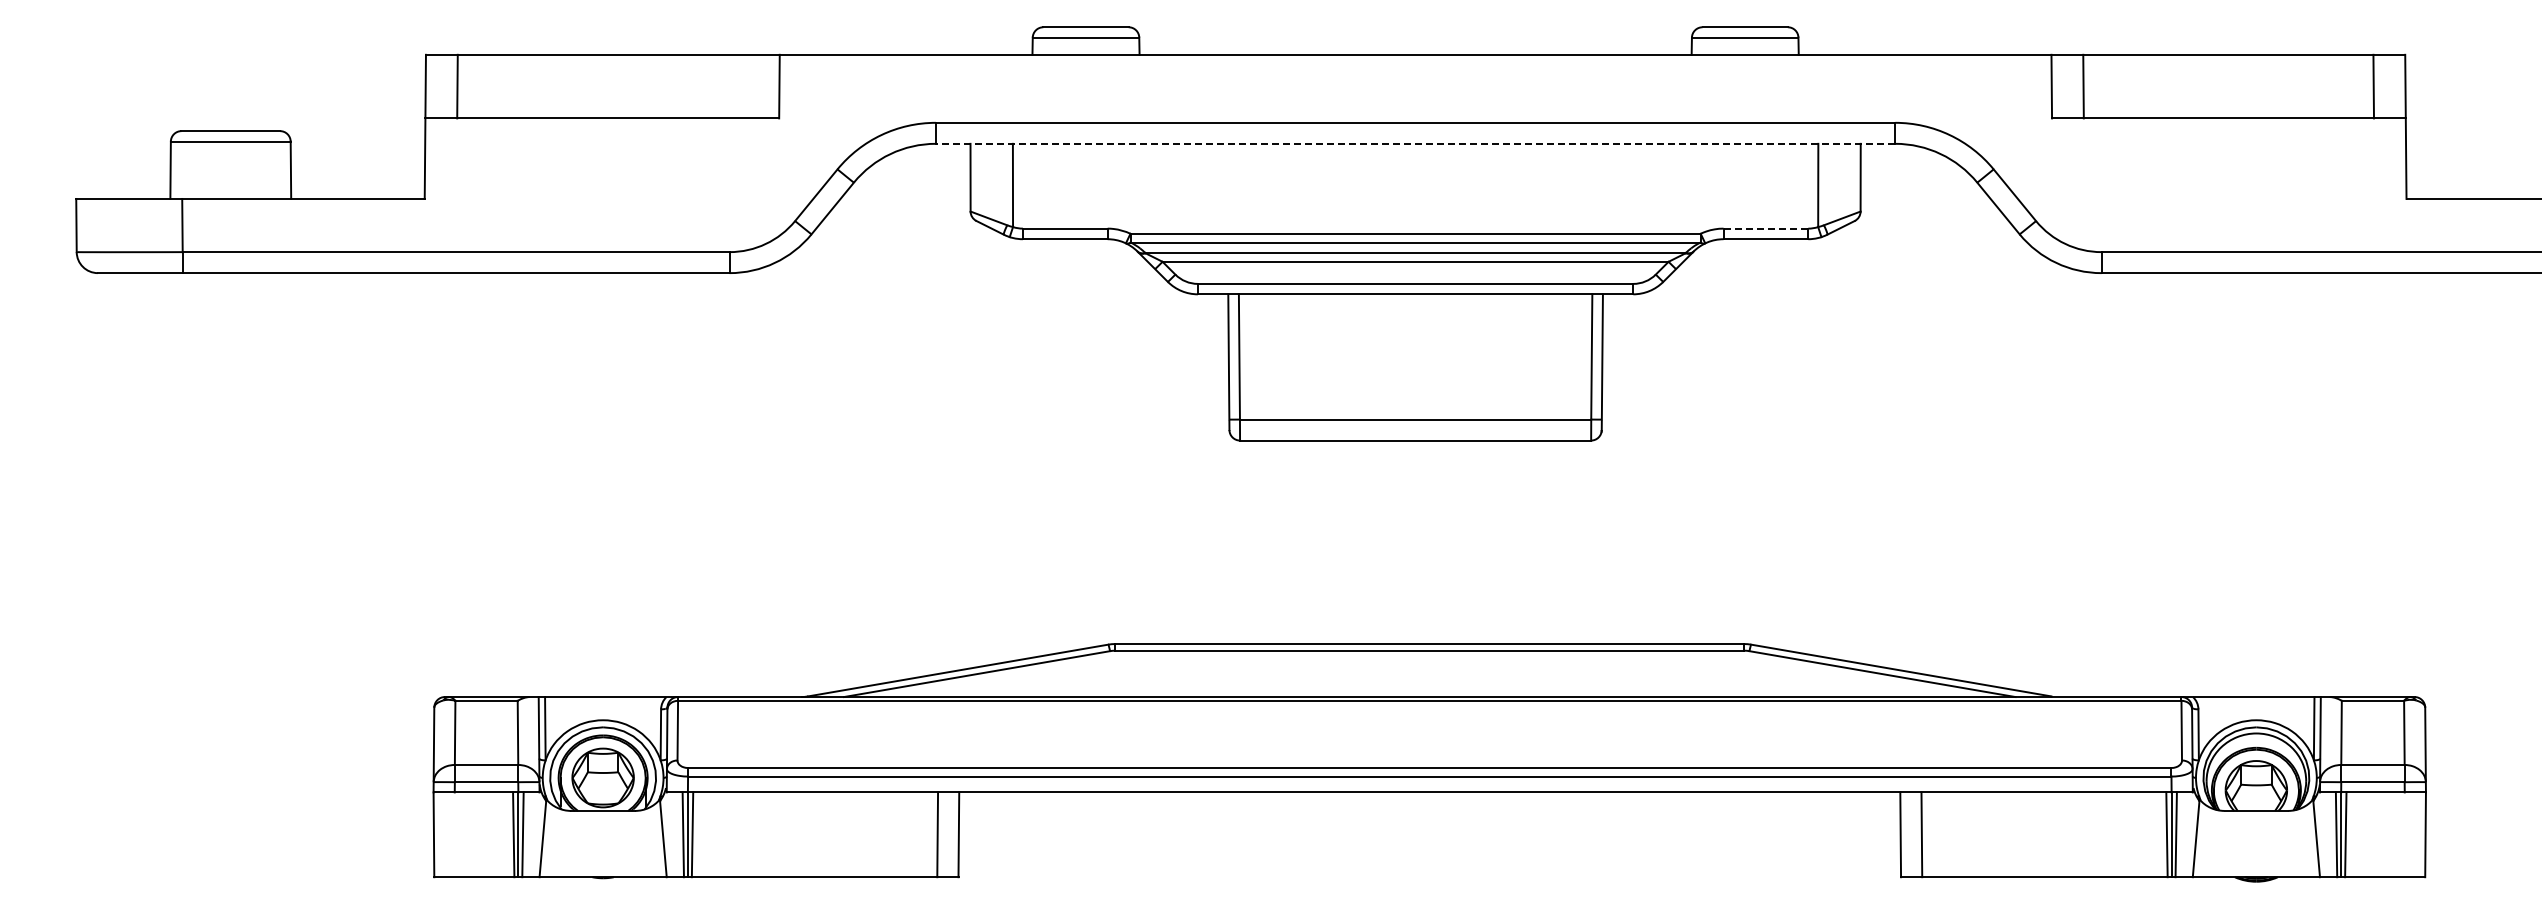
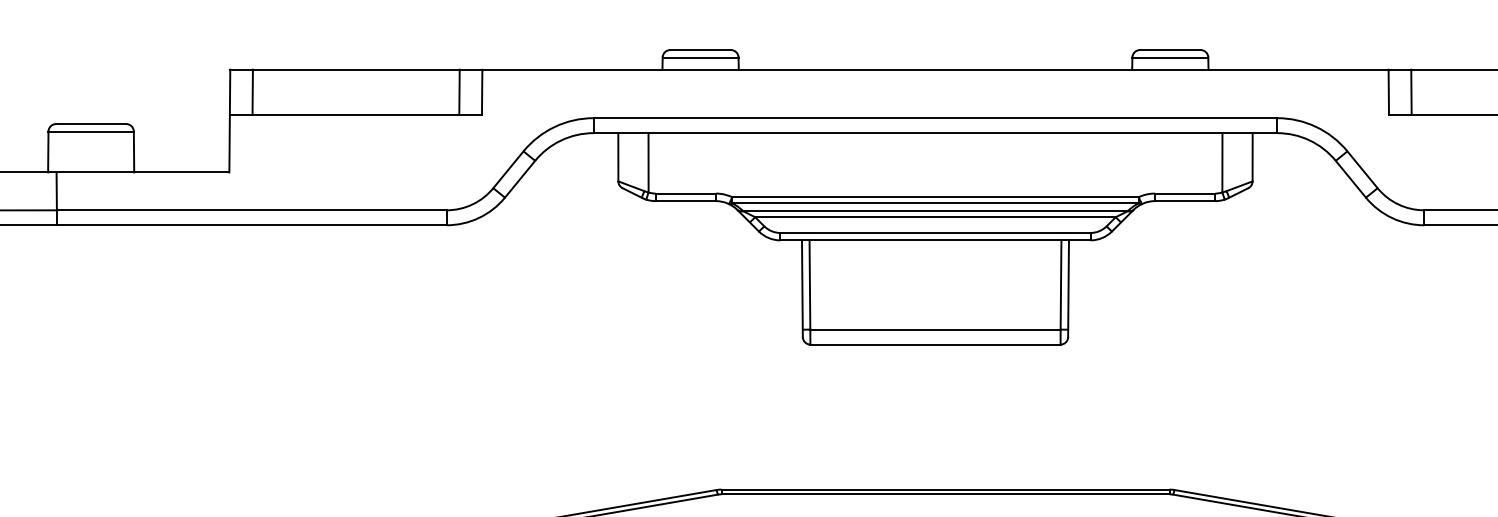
line: (747, 86) -> (459, 92), added
line: (1415, 143) -> (935, 132), dashed -> solid
line: (1766, 228) -> (1185, 193), dashed -> solid

